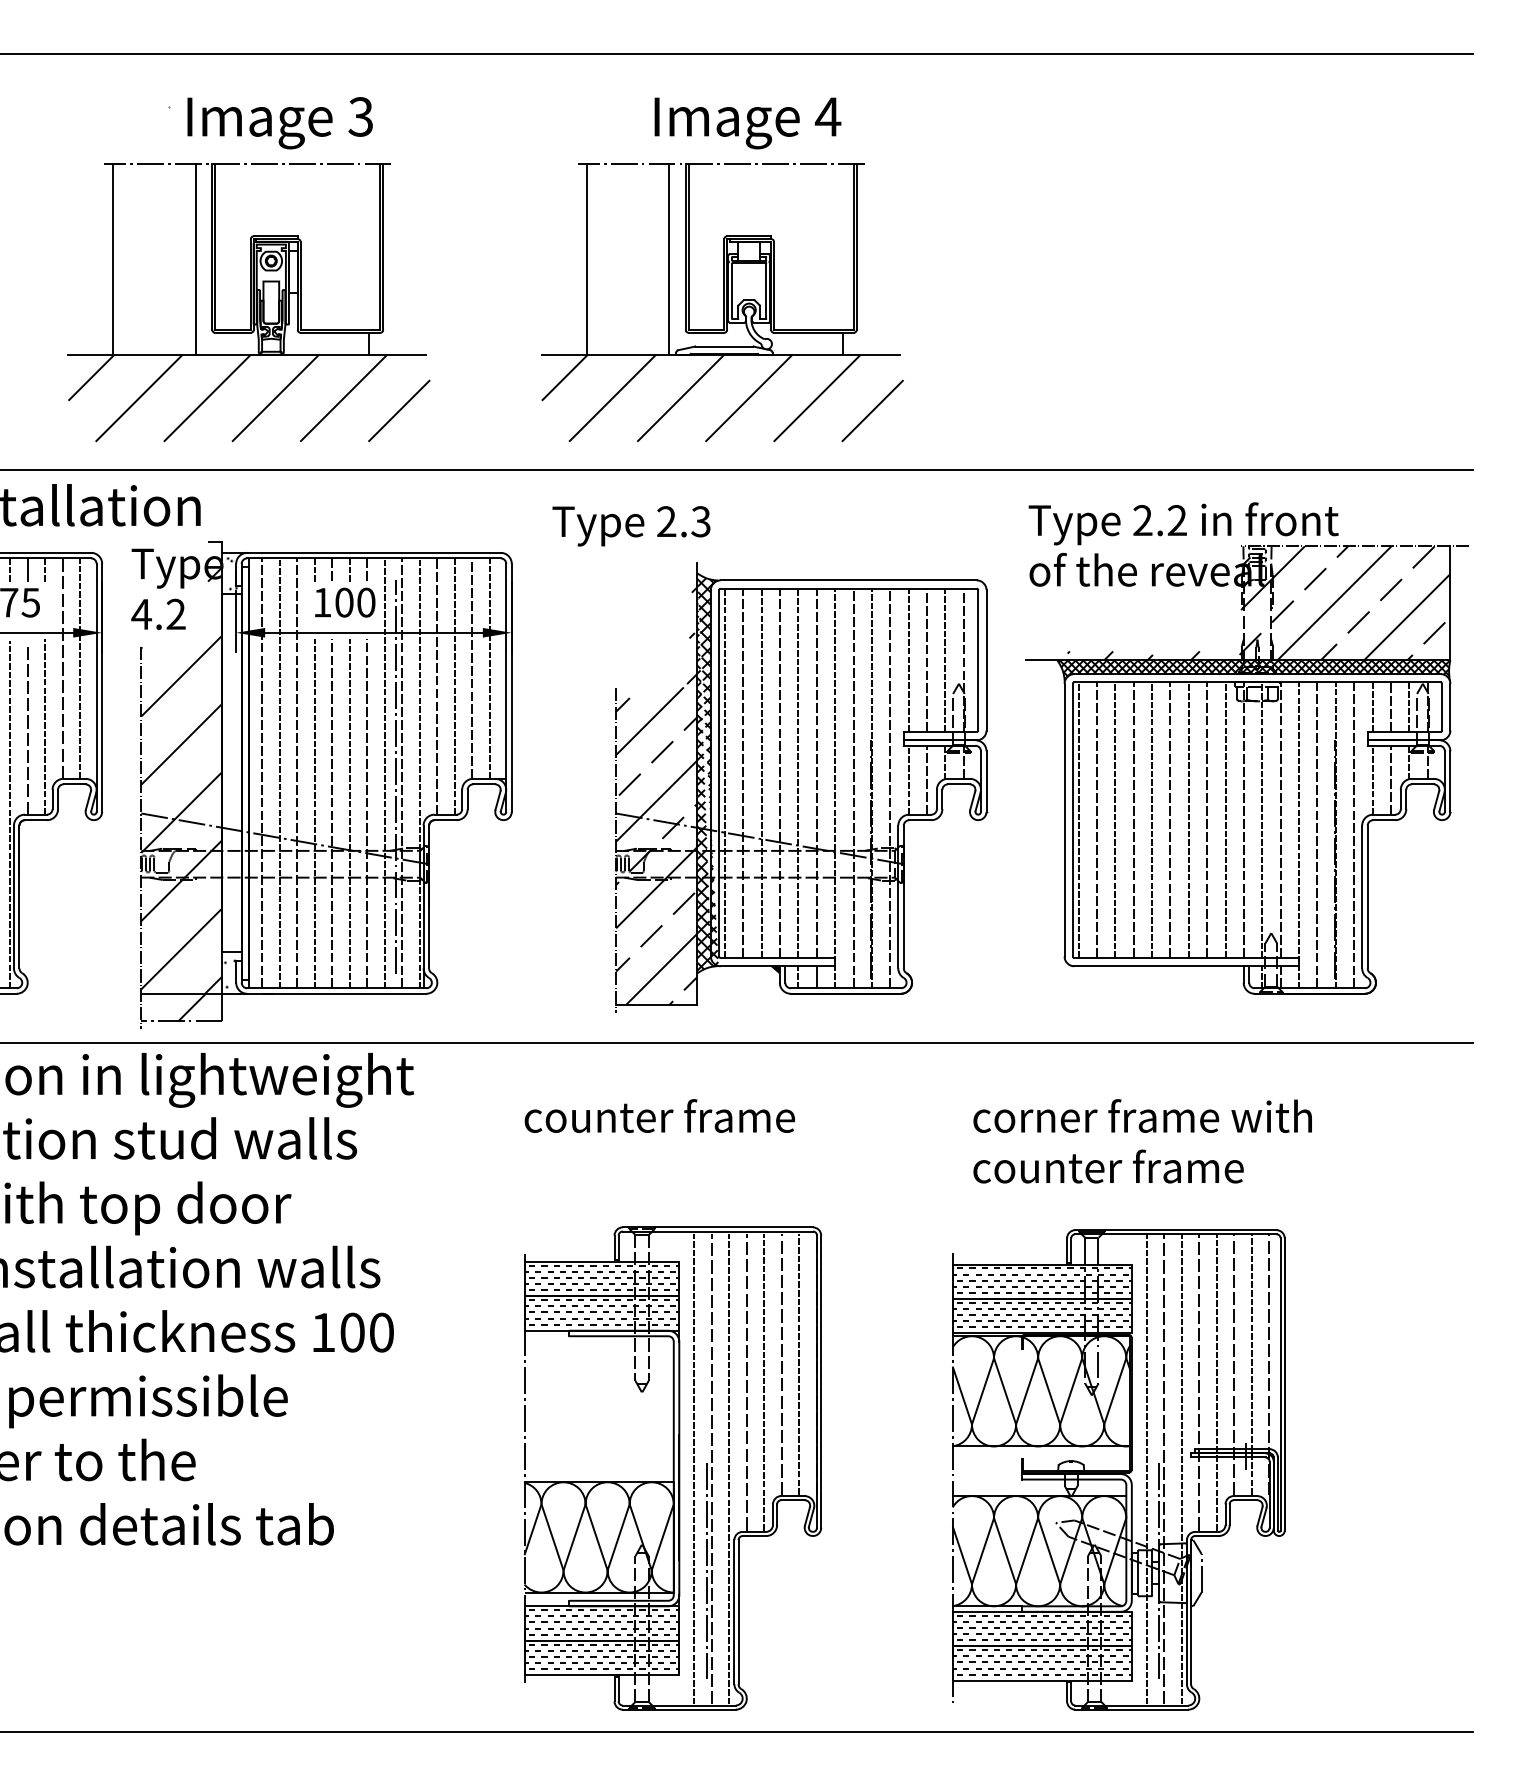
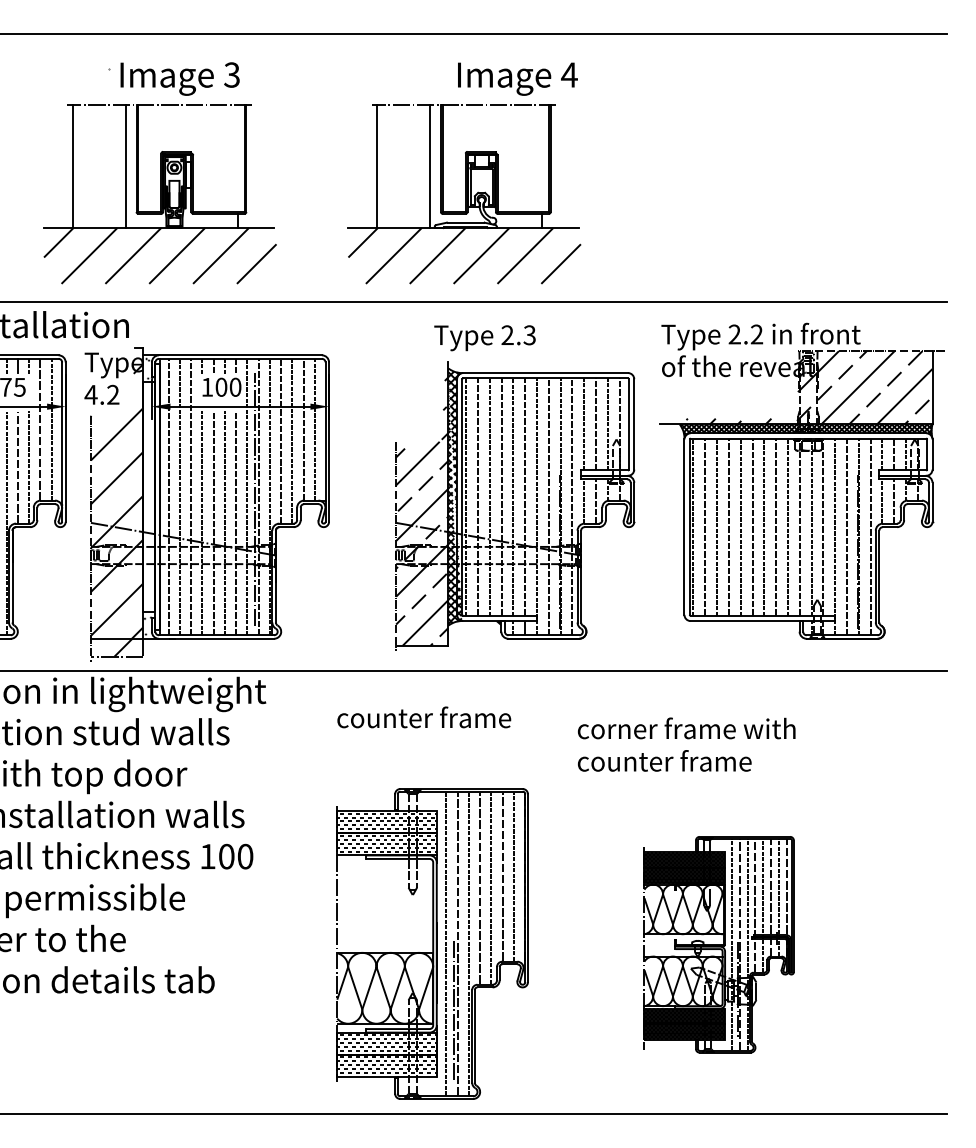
text: (747, 122) -> (517, 78), moved
text: (630, 526) -> (484, 338), moved
text: (1142, 1141) -> (686, 744), moved
part: (1117, 1469) -> (718, 944), size x0.7

